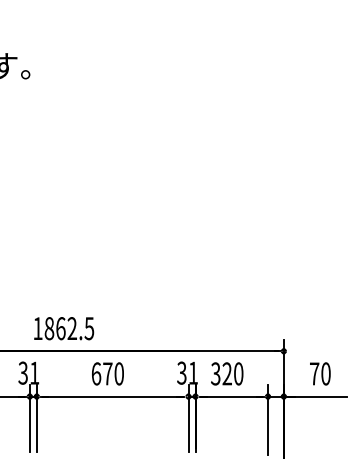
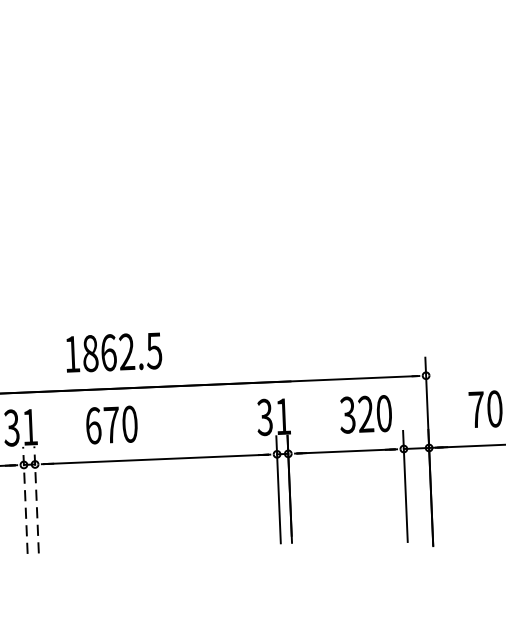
text: (64, 328) -> (114, 352), moved
text: (107, 373) -> (111, 424), moved
text: (227, 373) -> (366, 413), moved
line: (29, 418) -> (24, 499), solid -> dashed
line: (36, 418) -> (36, 499), solid -> dashed

